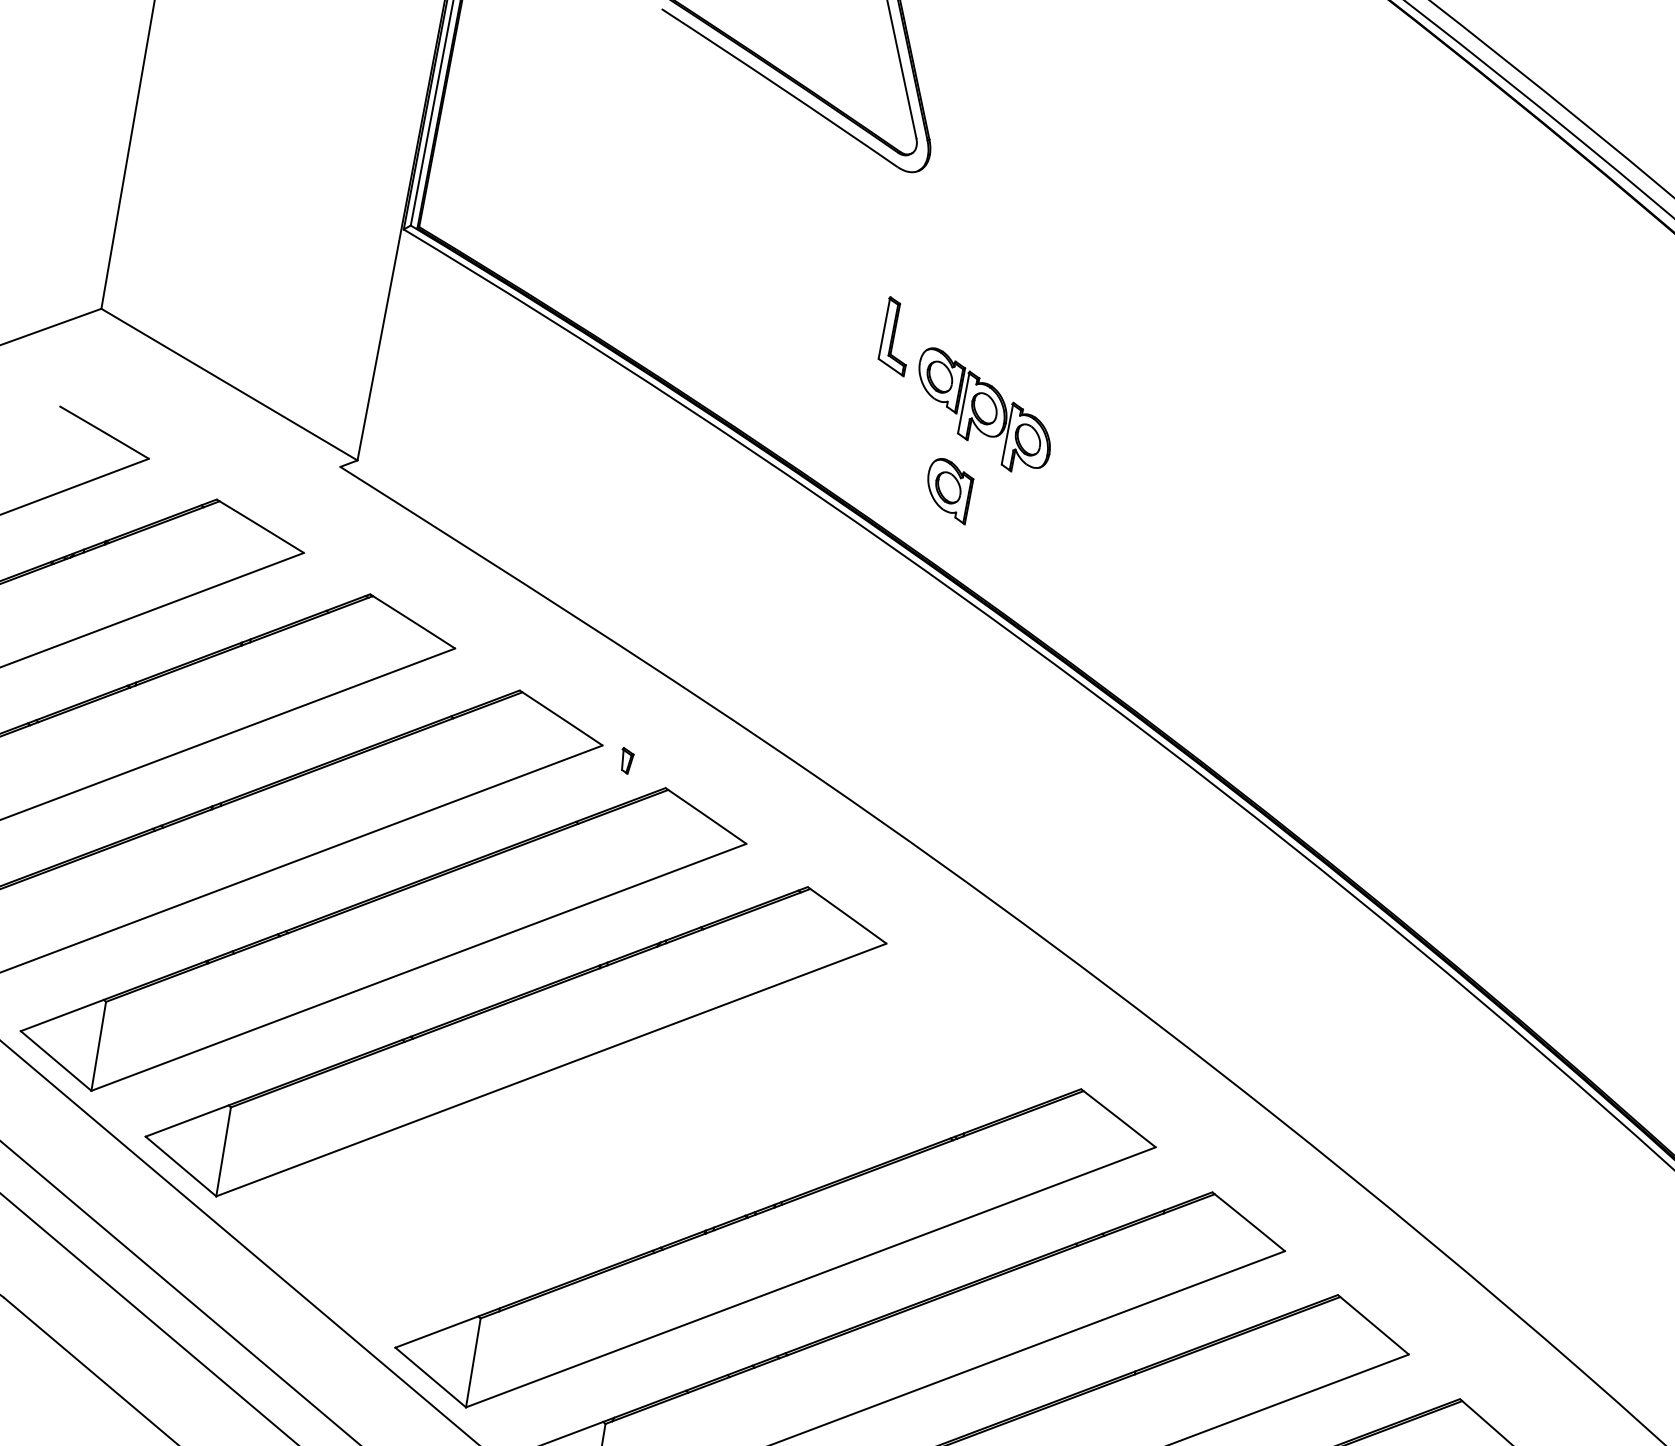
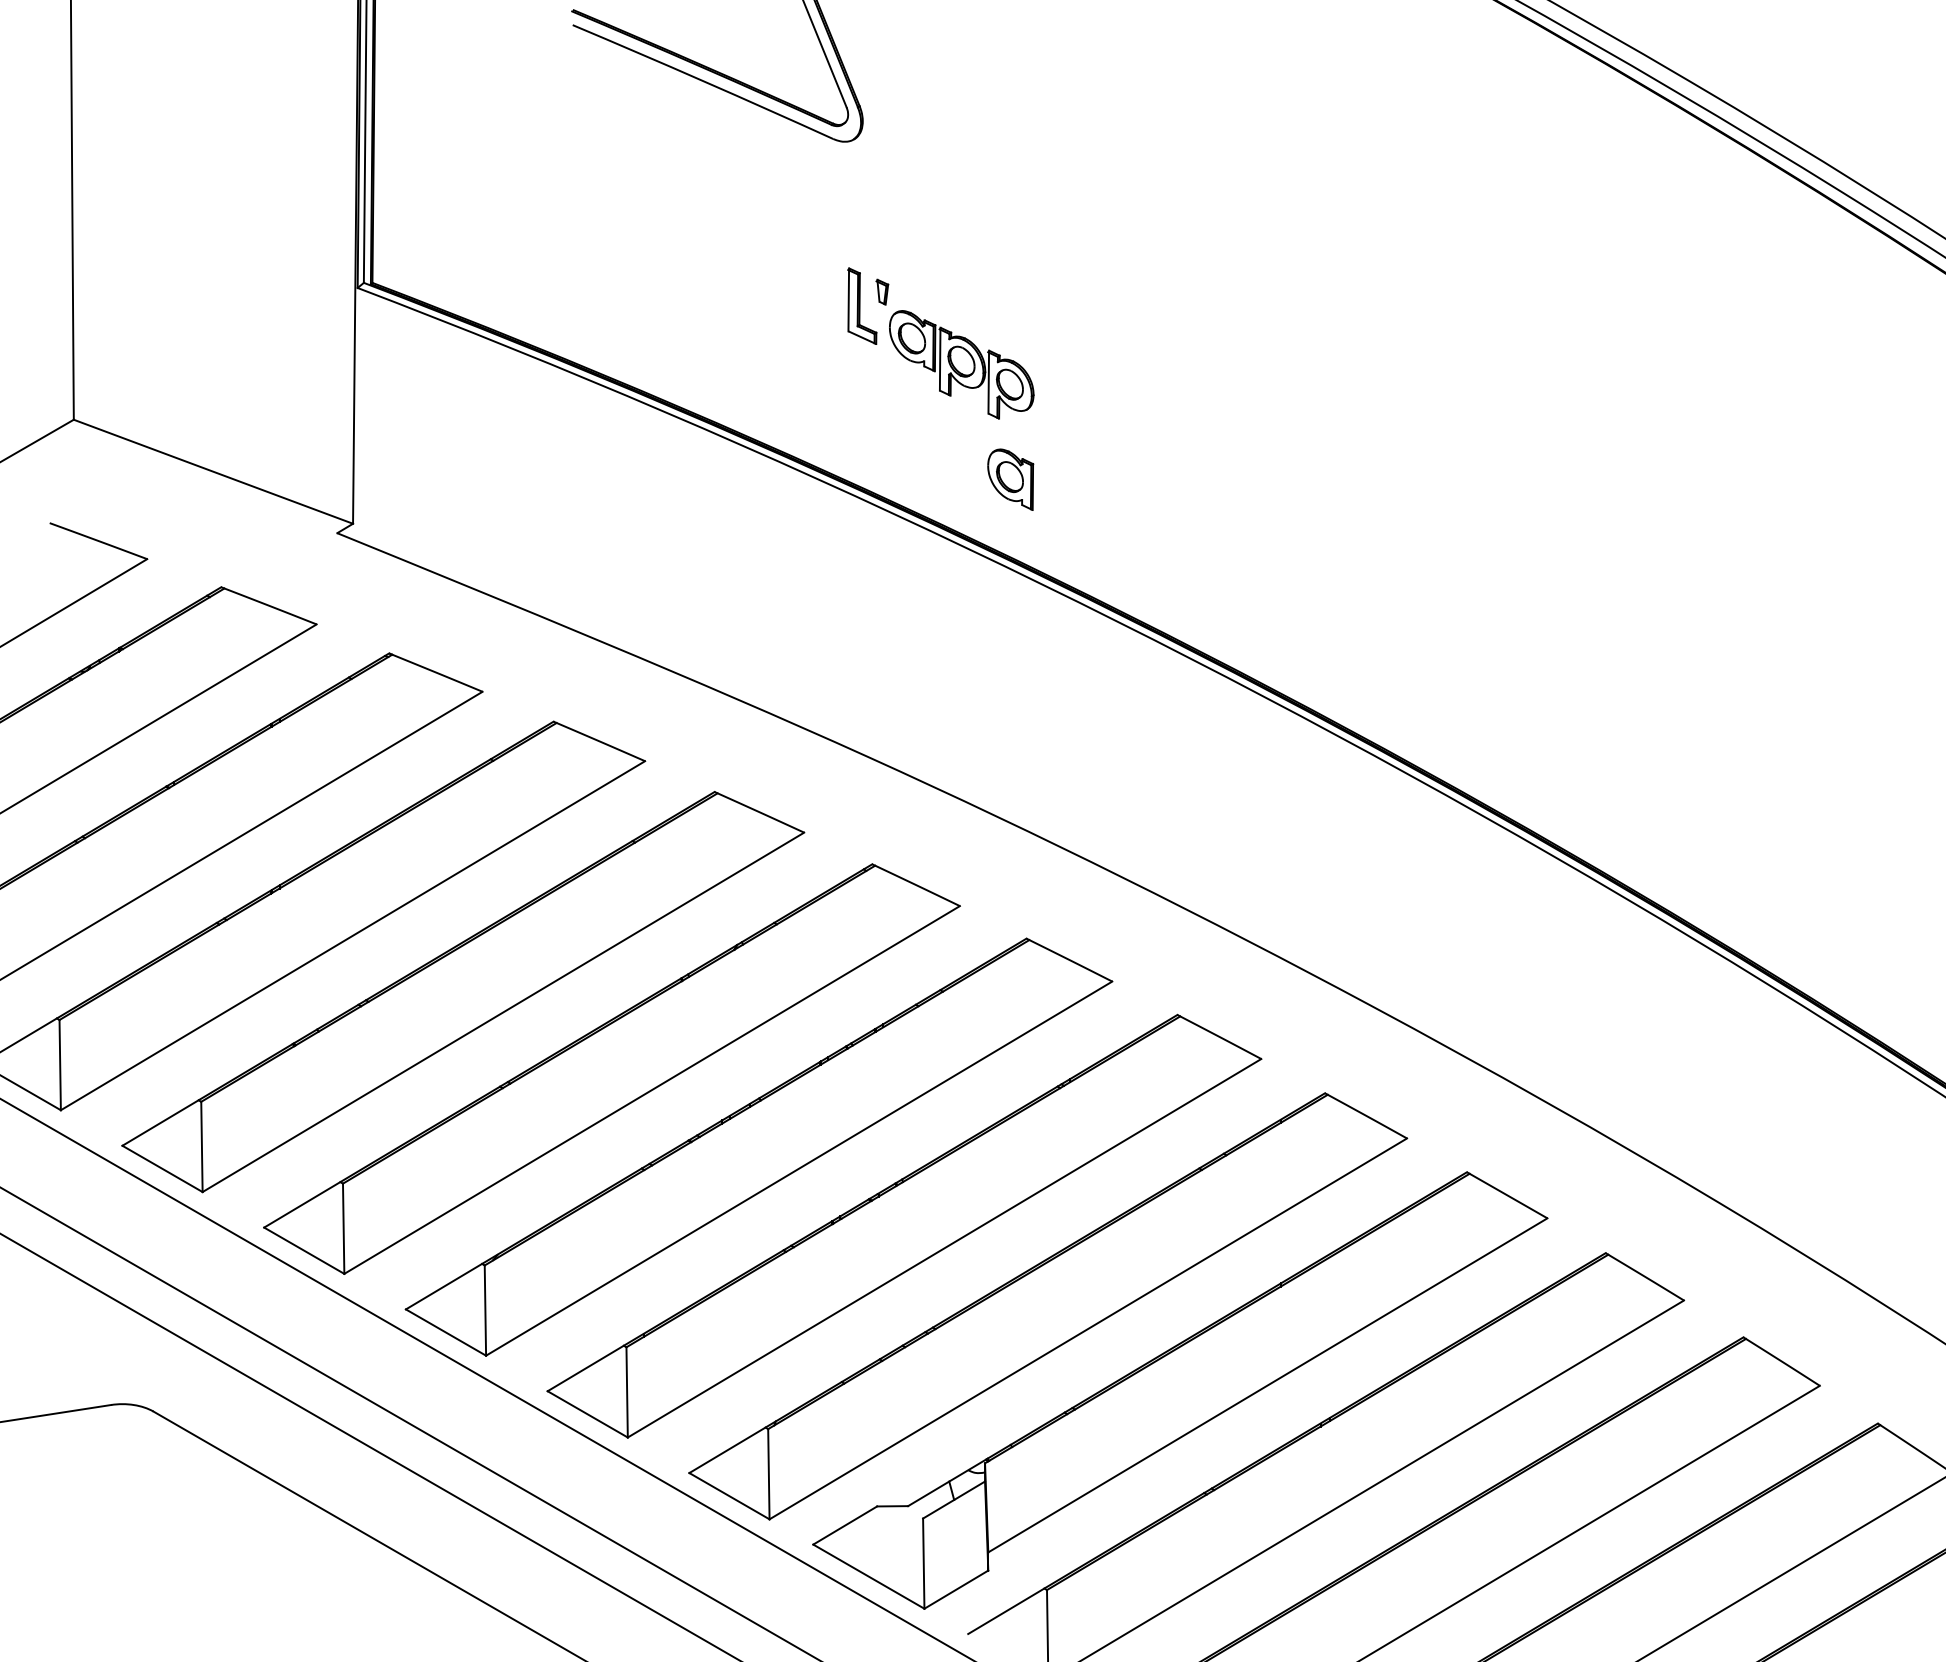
part: (948, 490) -> (1010, 479), moved
part: (626, 760) -> (882, 291), moved
part: (645, 1144) -> (758, 1146), added

